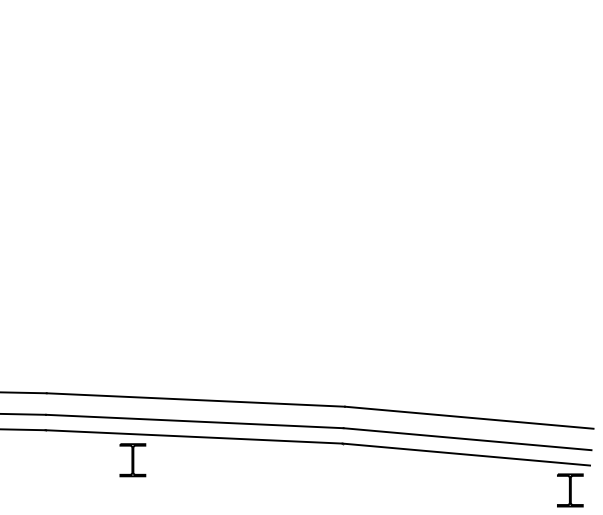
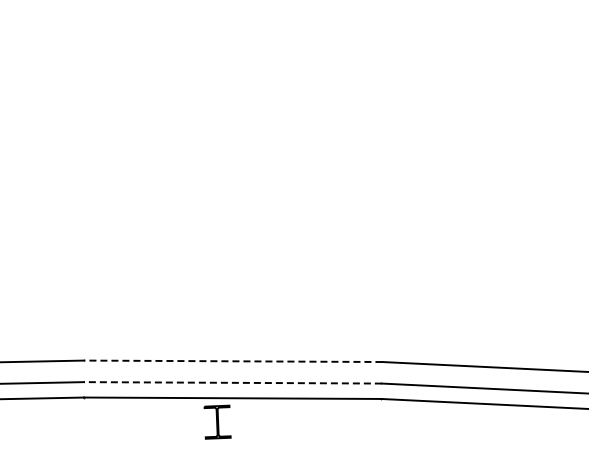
line: (195, 399) -> (232, 360), solid -> dashed
line: (194, 421) -> (232, 382), solid -> dashed
part: (132, 460) -> (217, 422), moved

